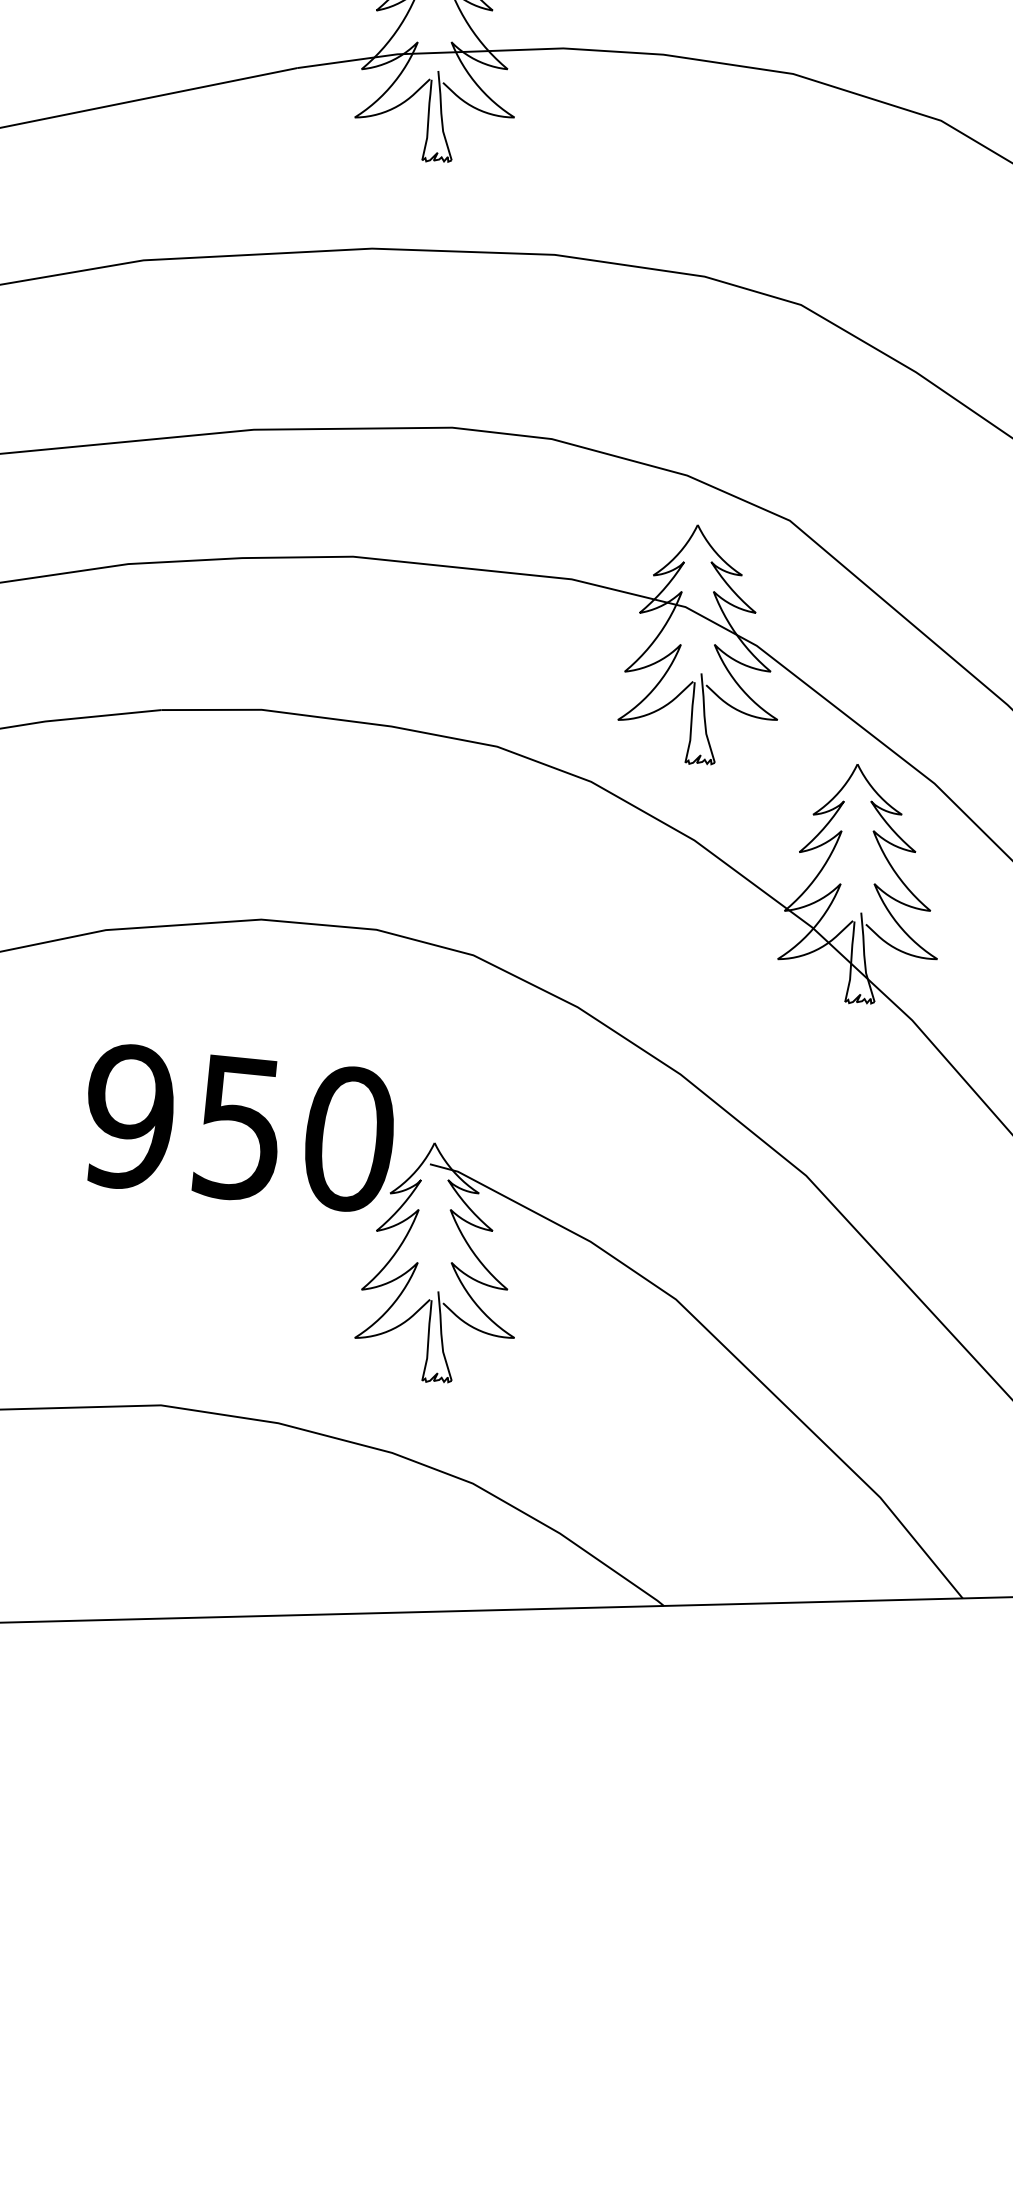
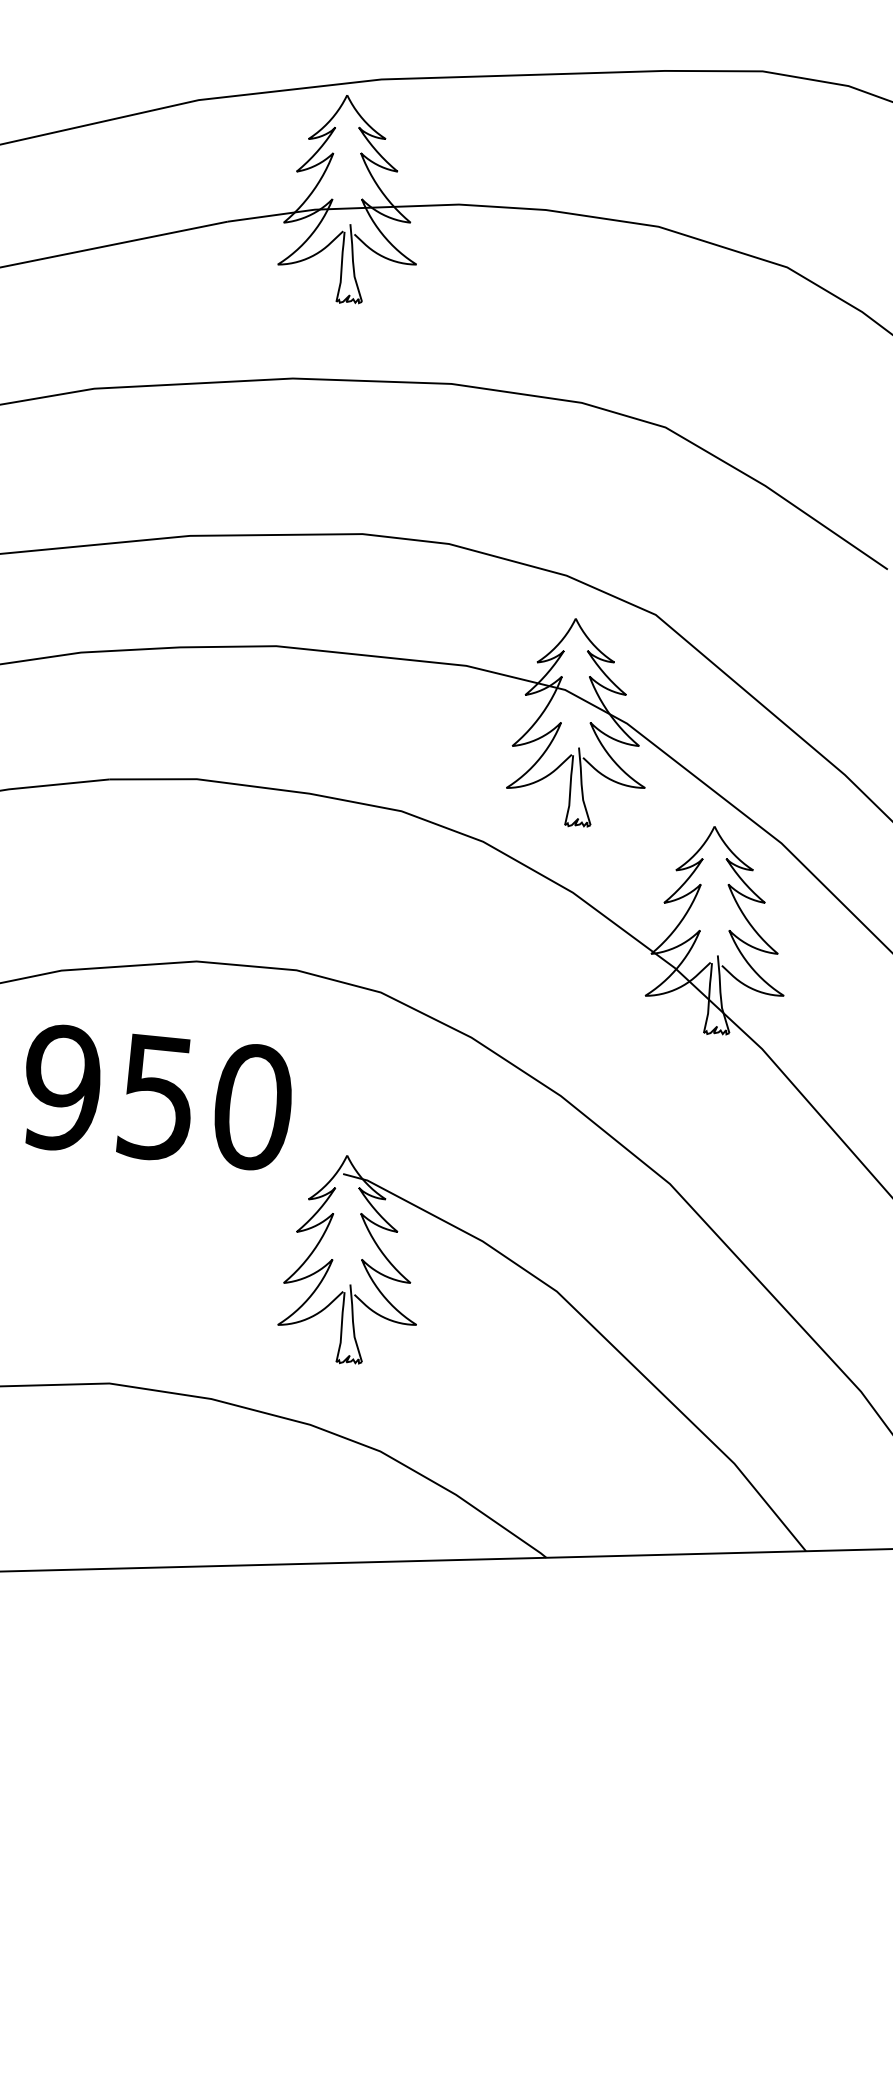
text: (240, 1127) -> (158, 1097), moved

